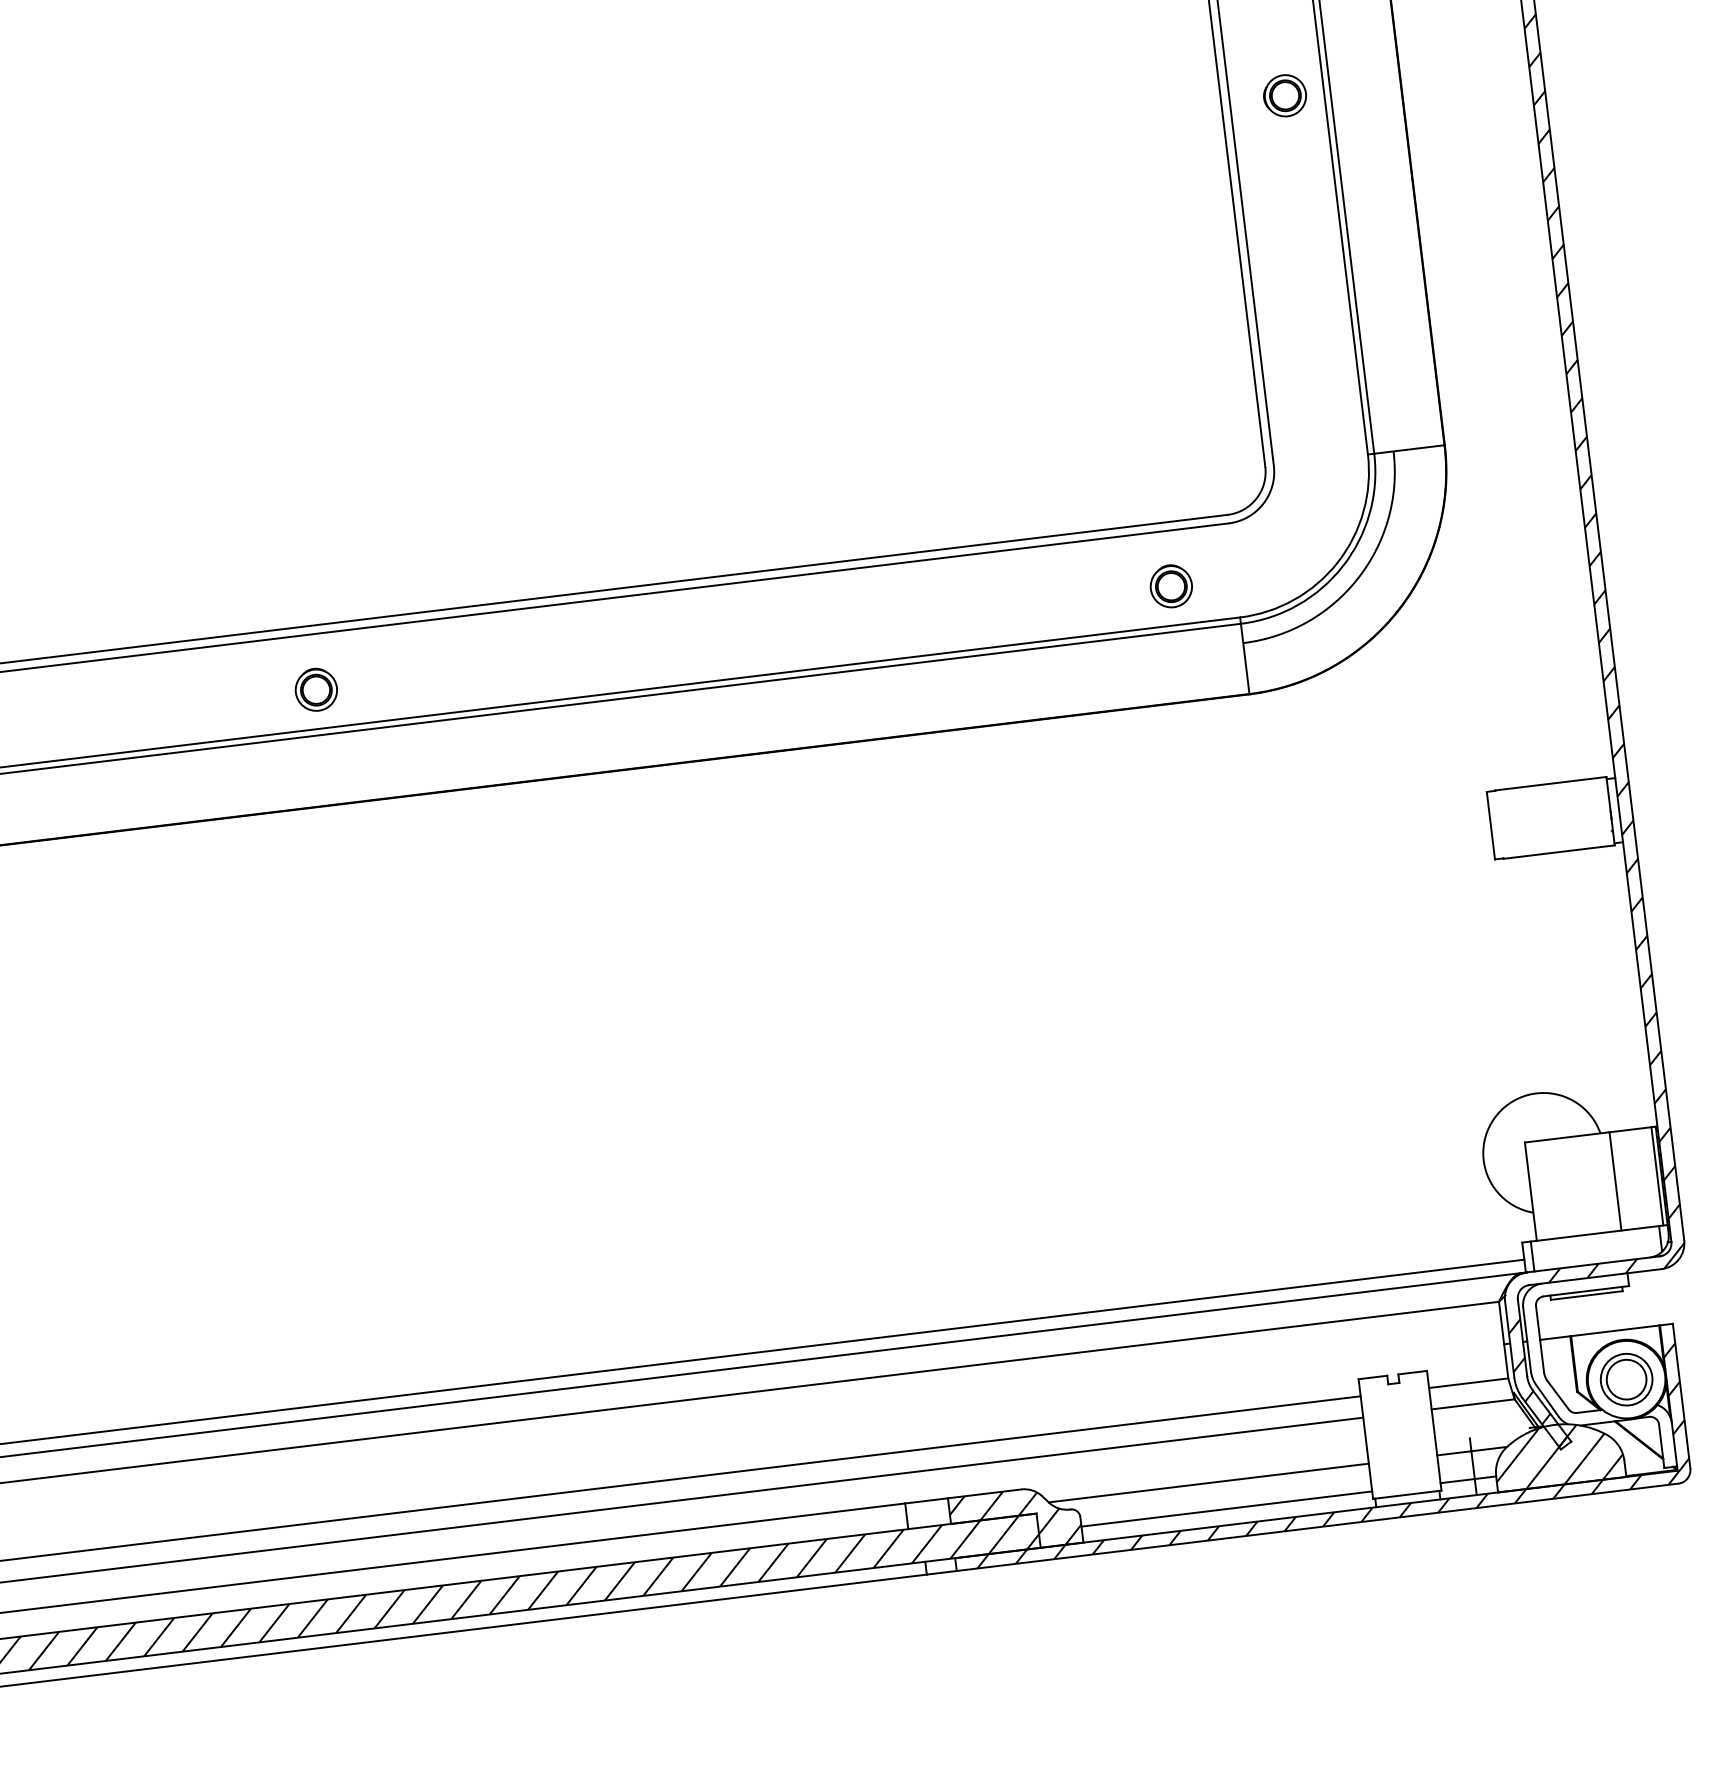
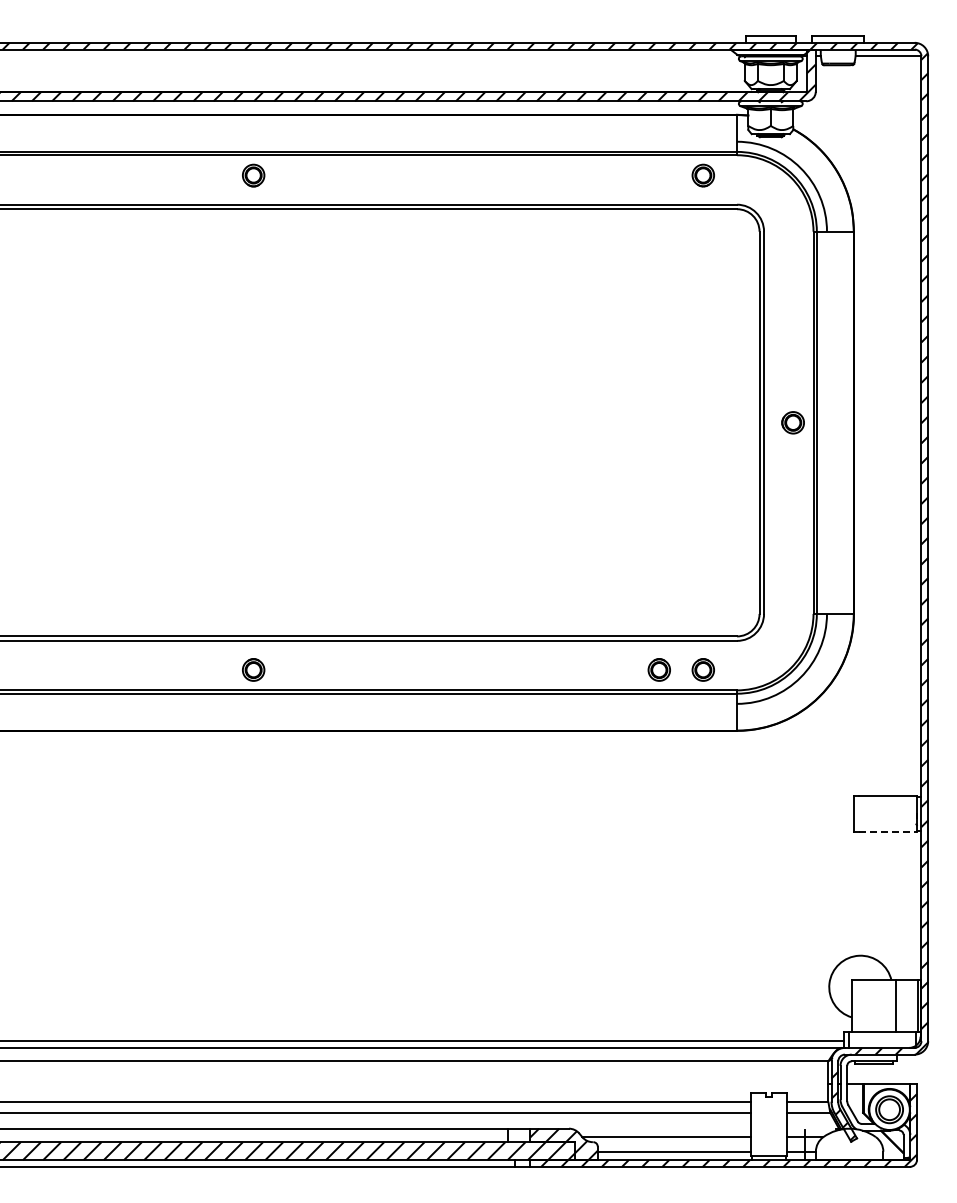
part: (1085, 595) -> (658, 669), added
line: (1560, 852) -> (888, 832), solid -> dashed
hatch: (1558, 1454) -> (849, 1144), removed

